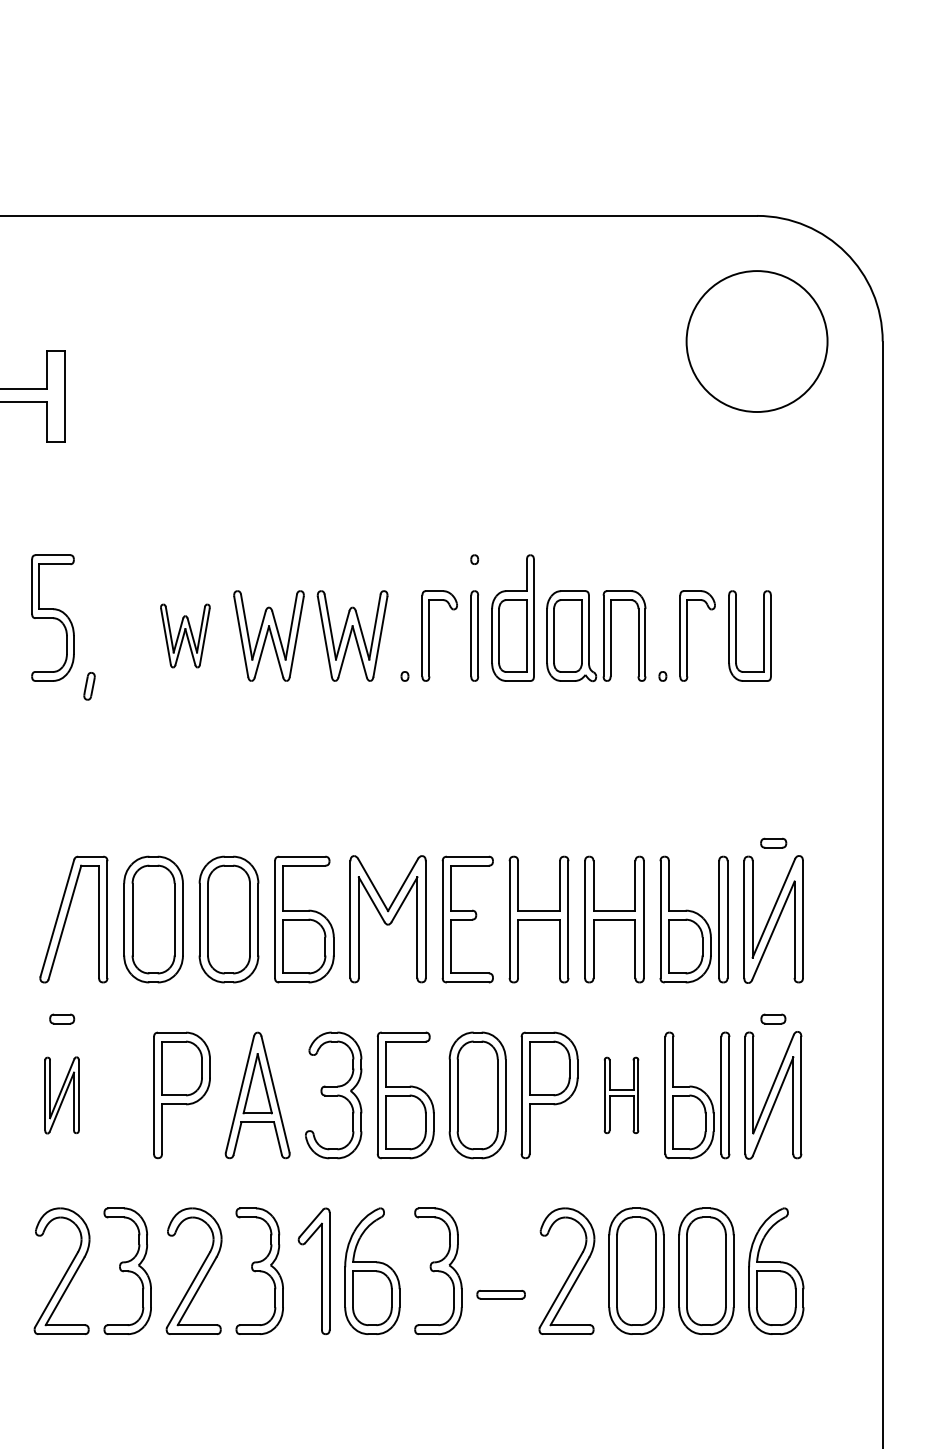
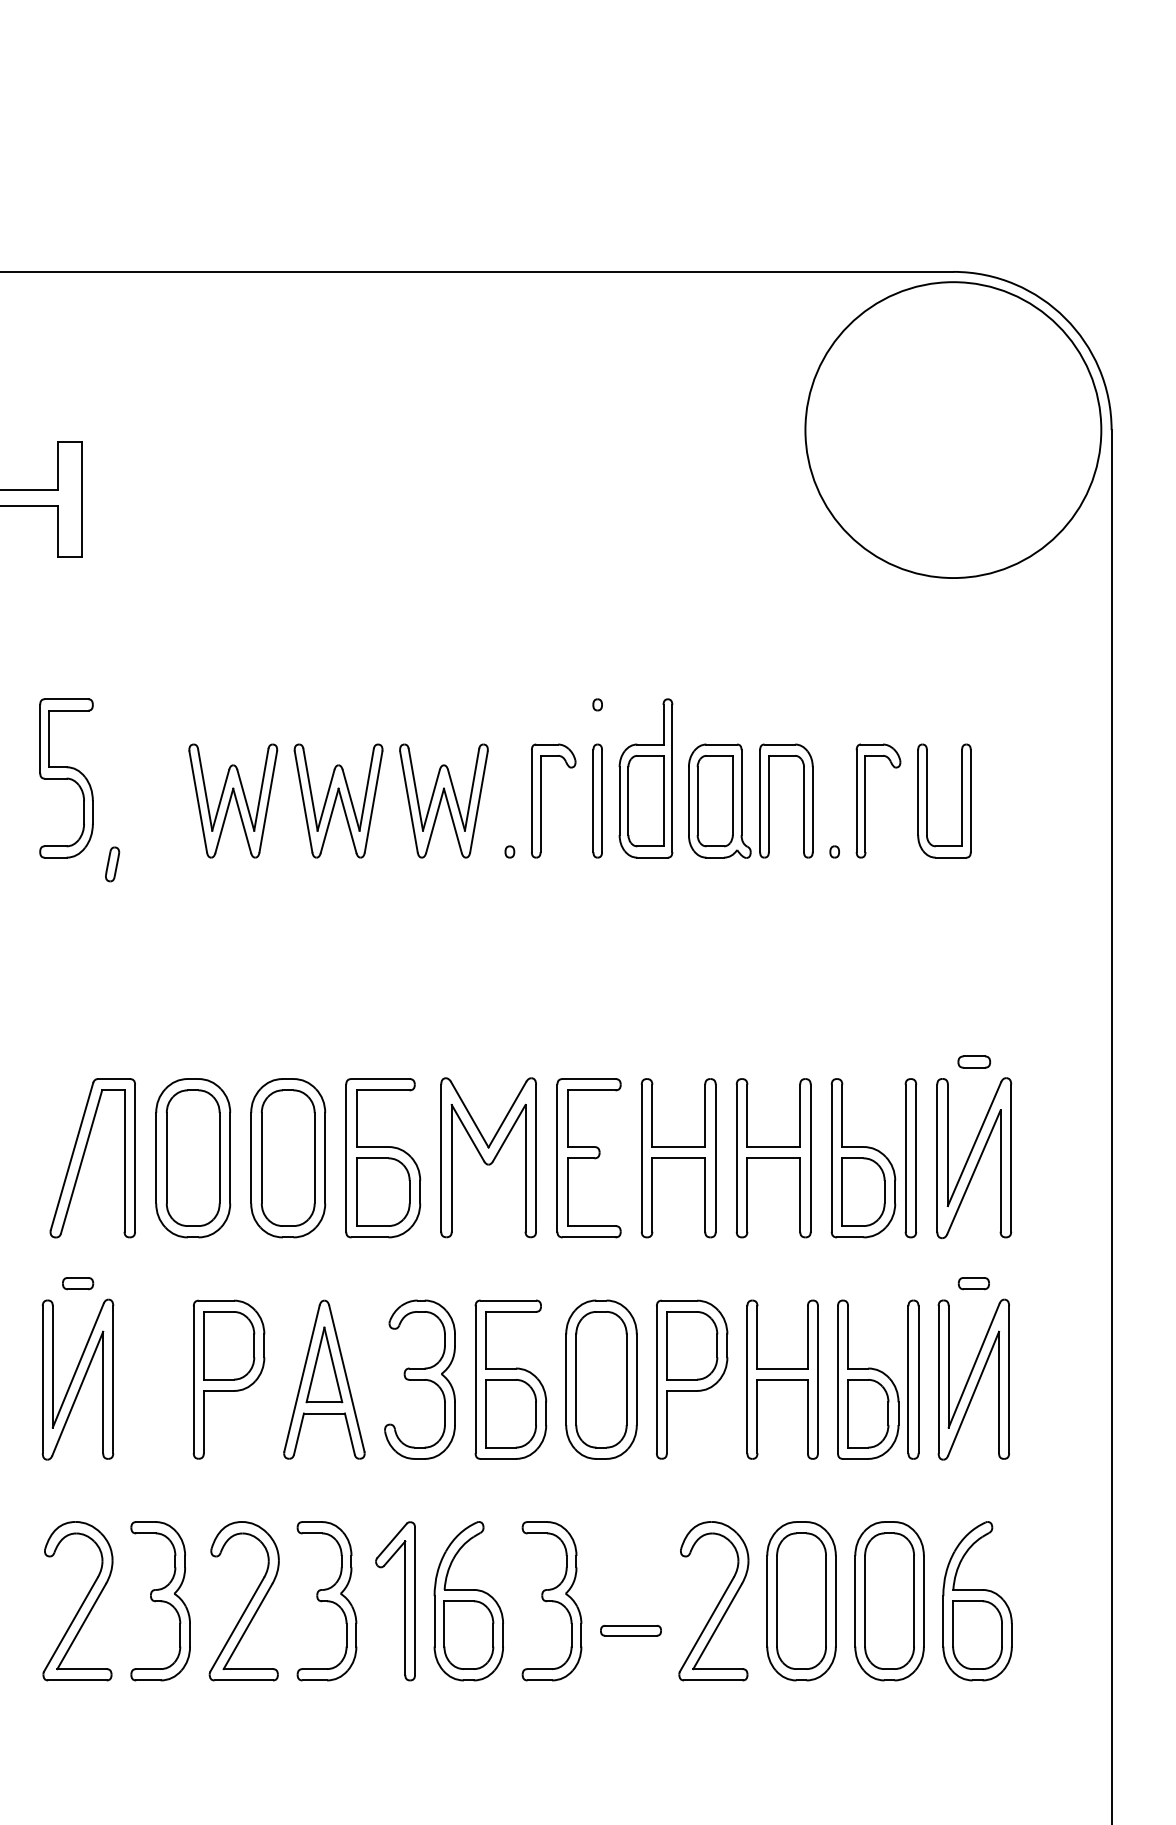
circle: (756, 341) -> (952, 430), size x1.67
part: (185, 635) -> (233, 800), size x1.43
part: (61, 1095) -> (77, 1379), size x1.67
part: (621, 1095) -> (782, 1379), size x1.67

